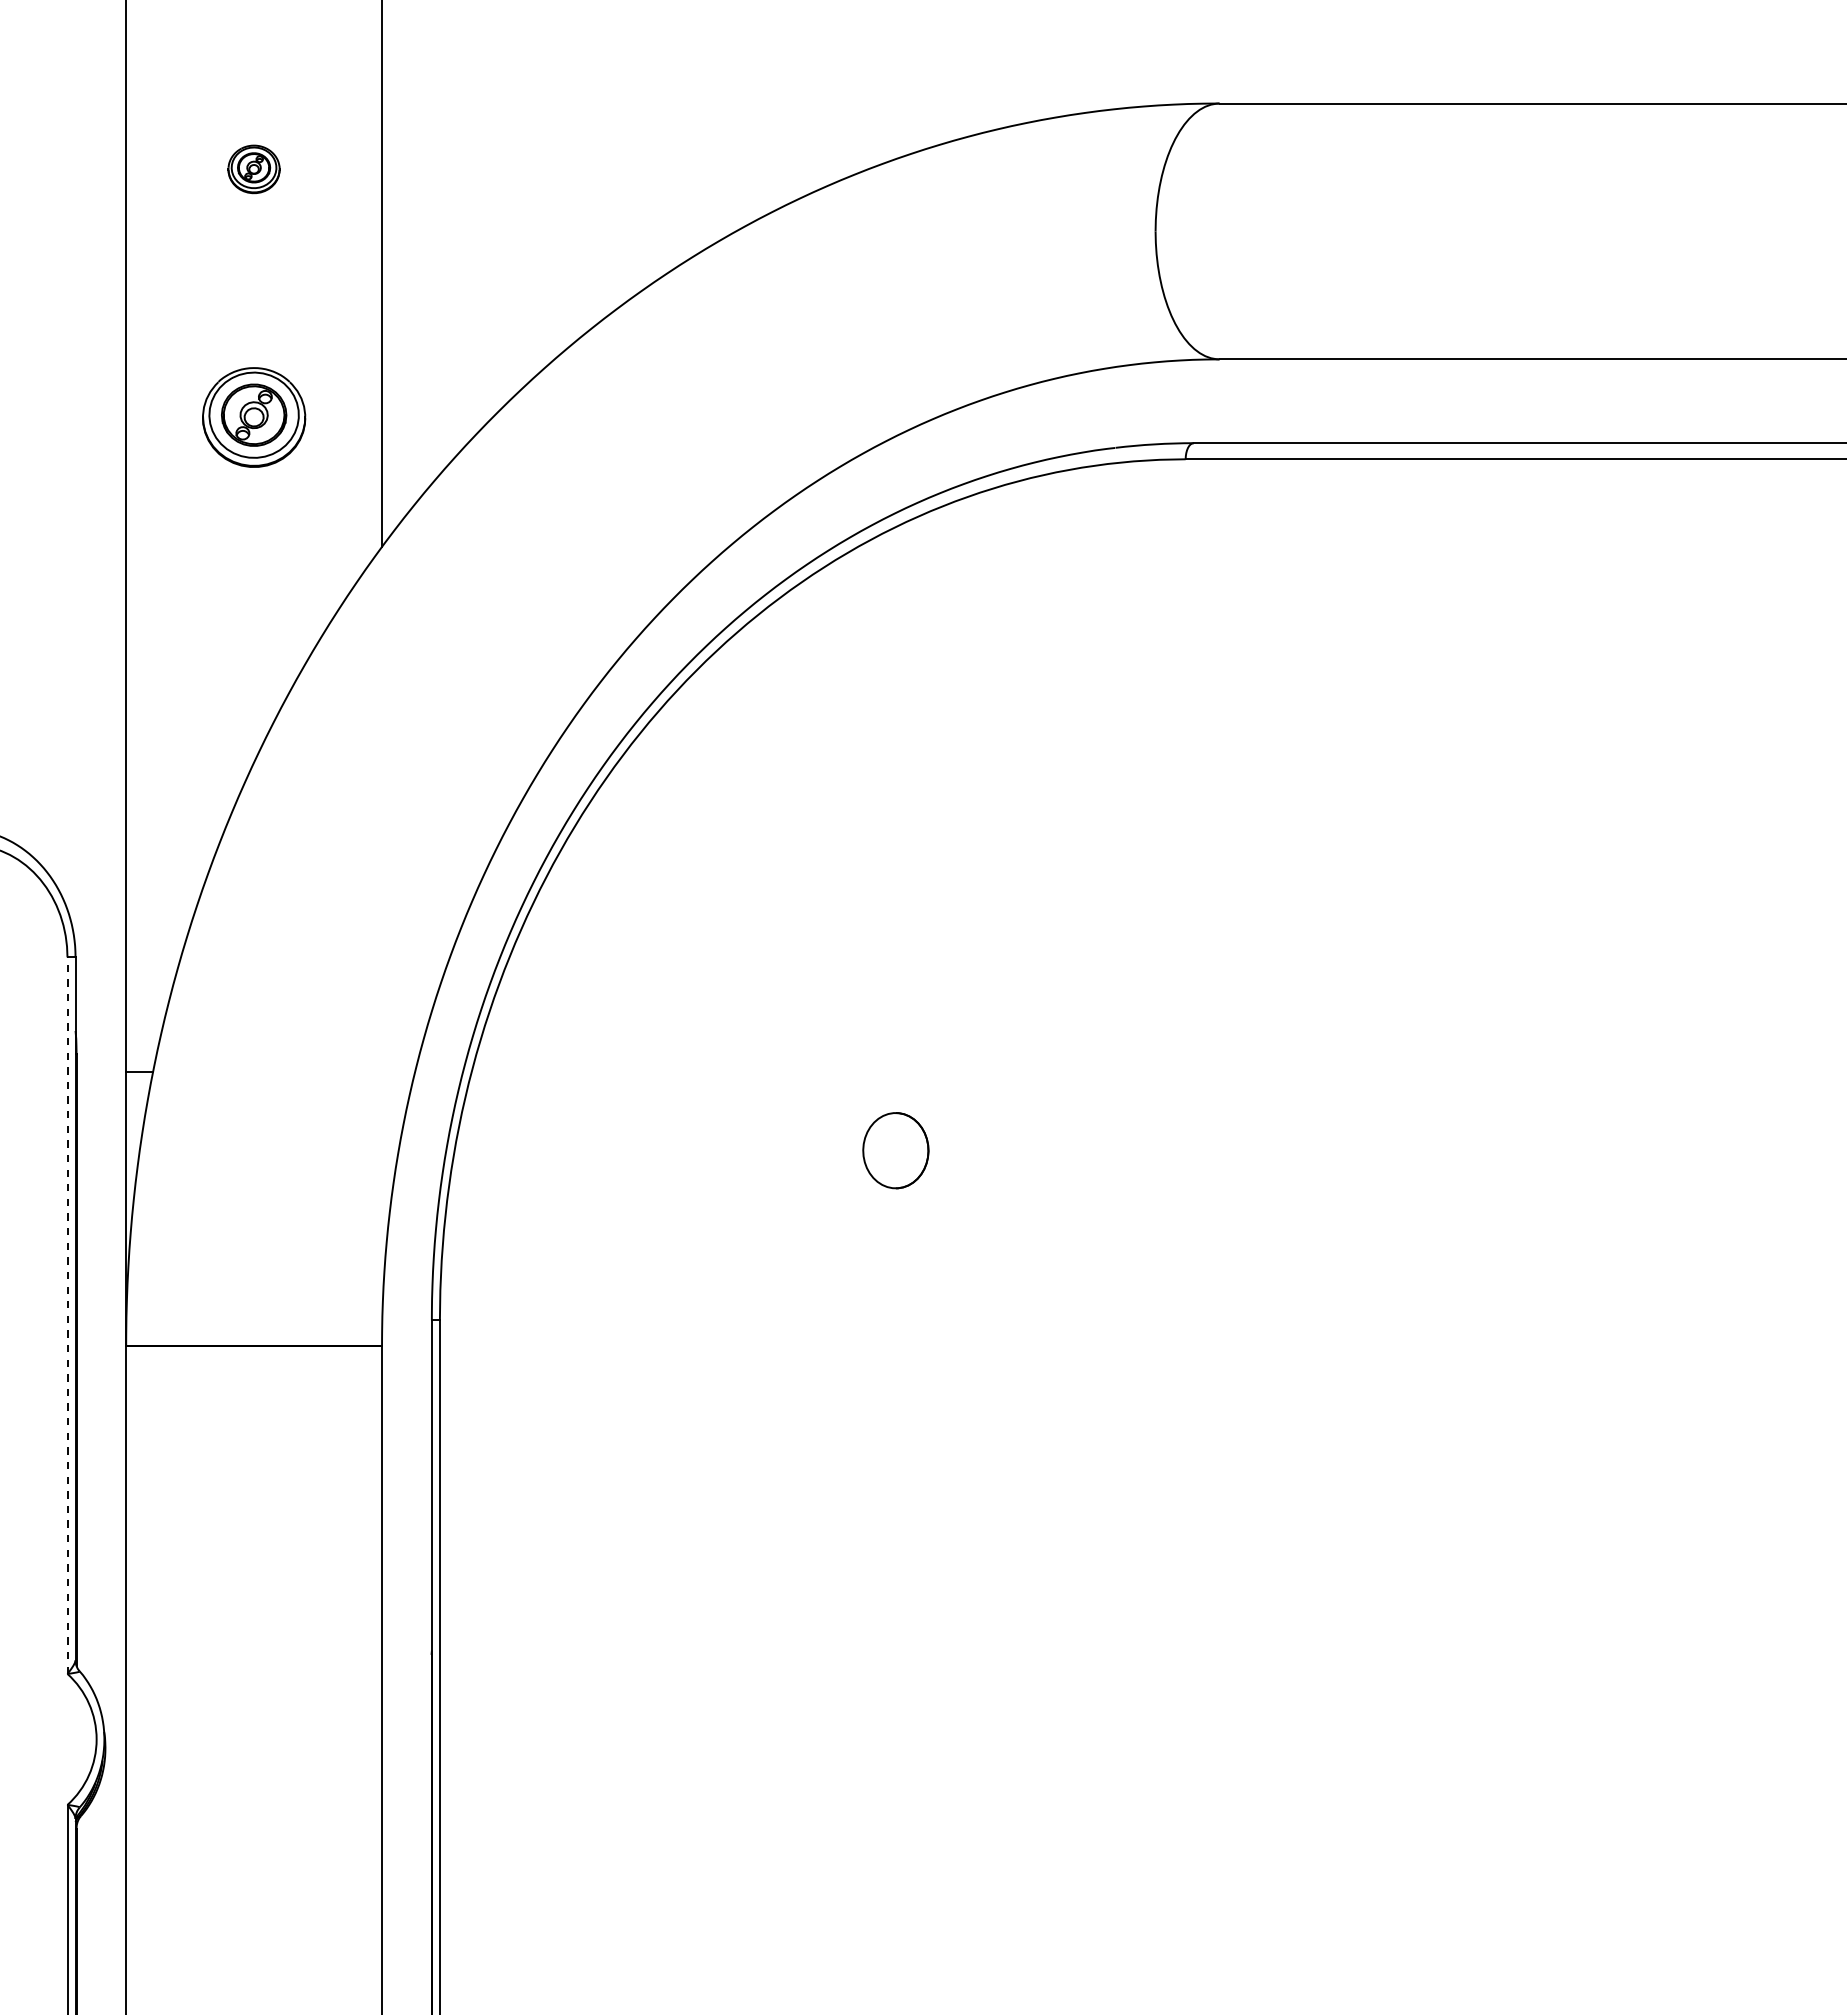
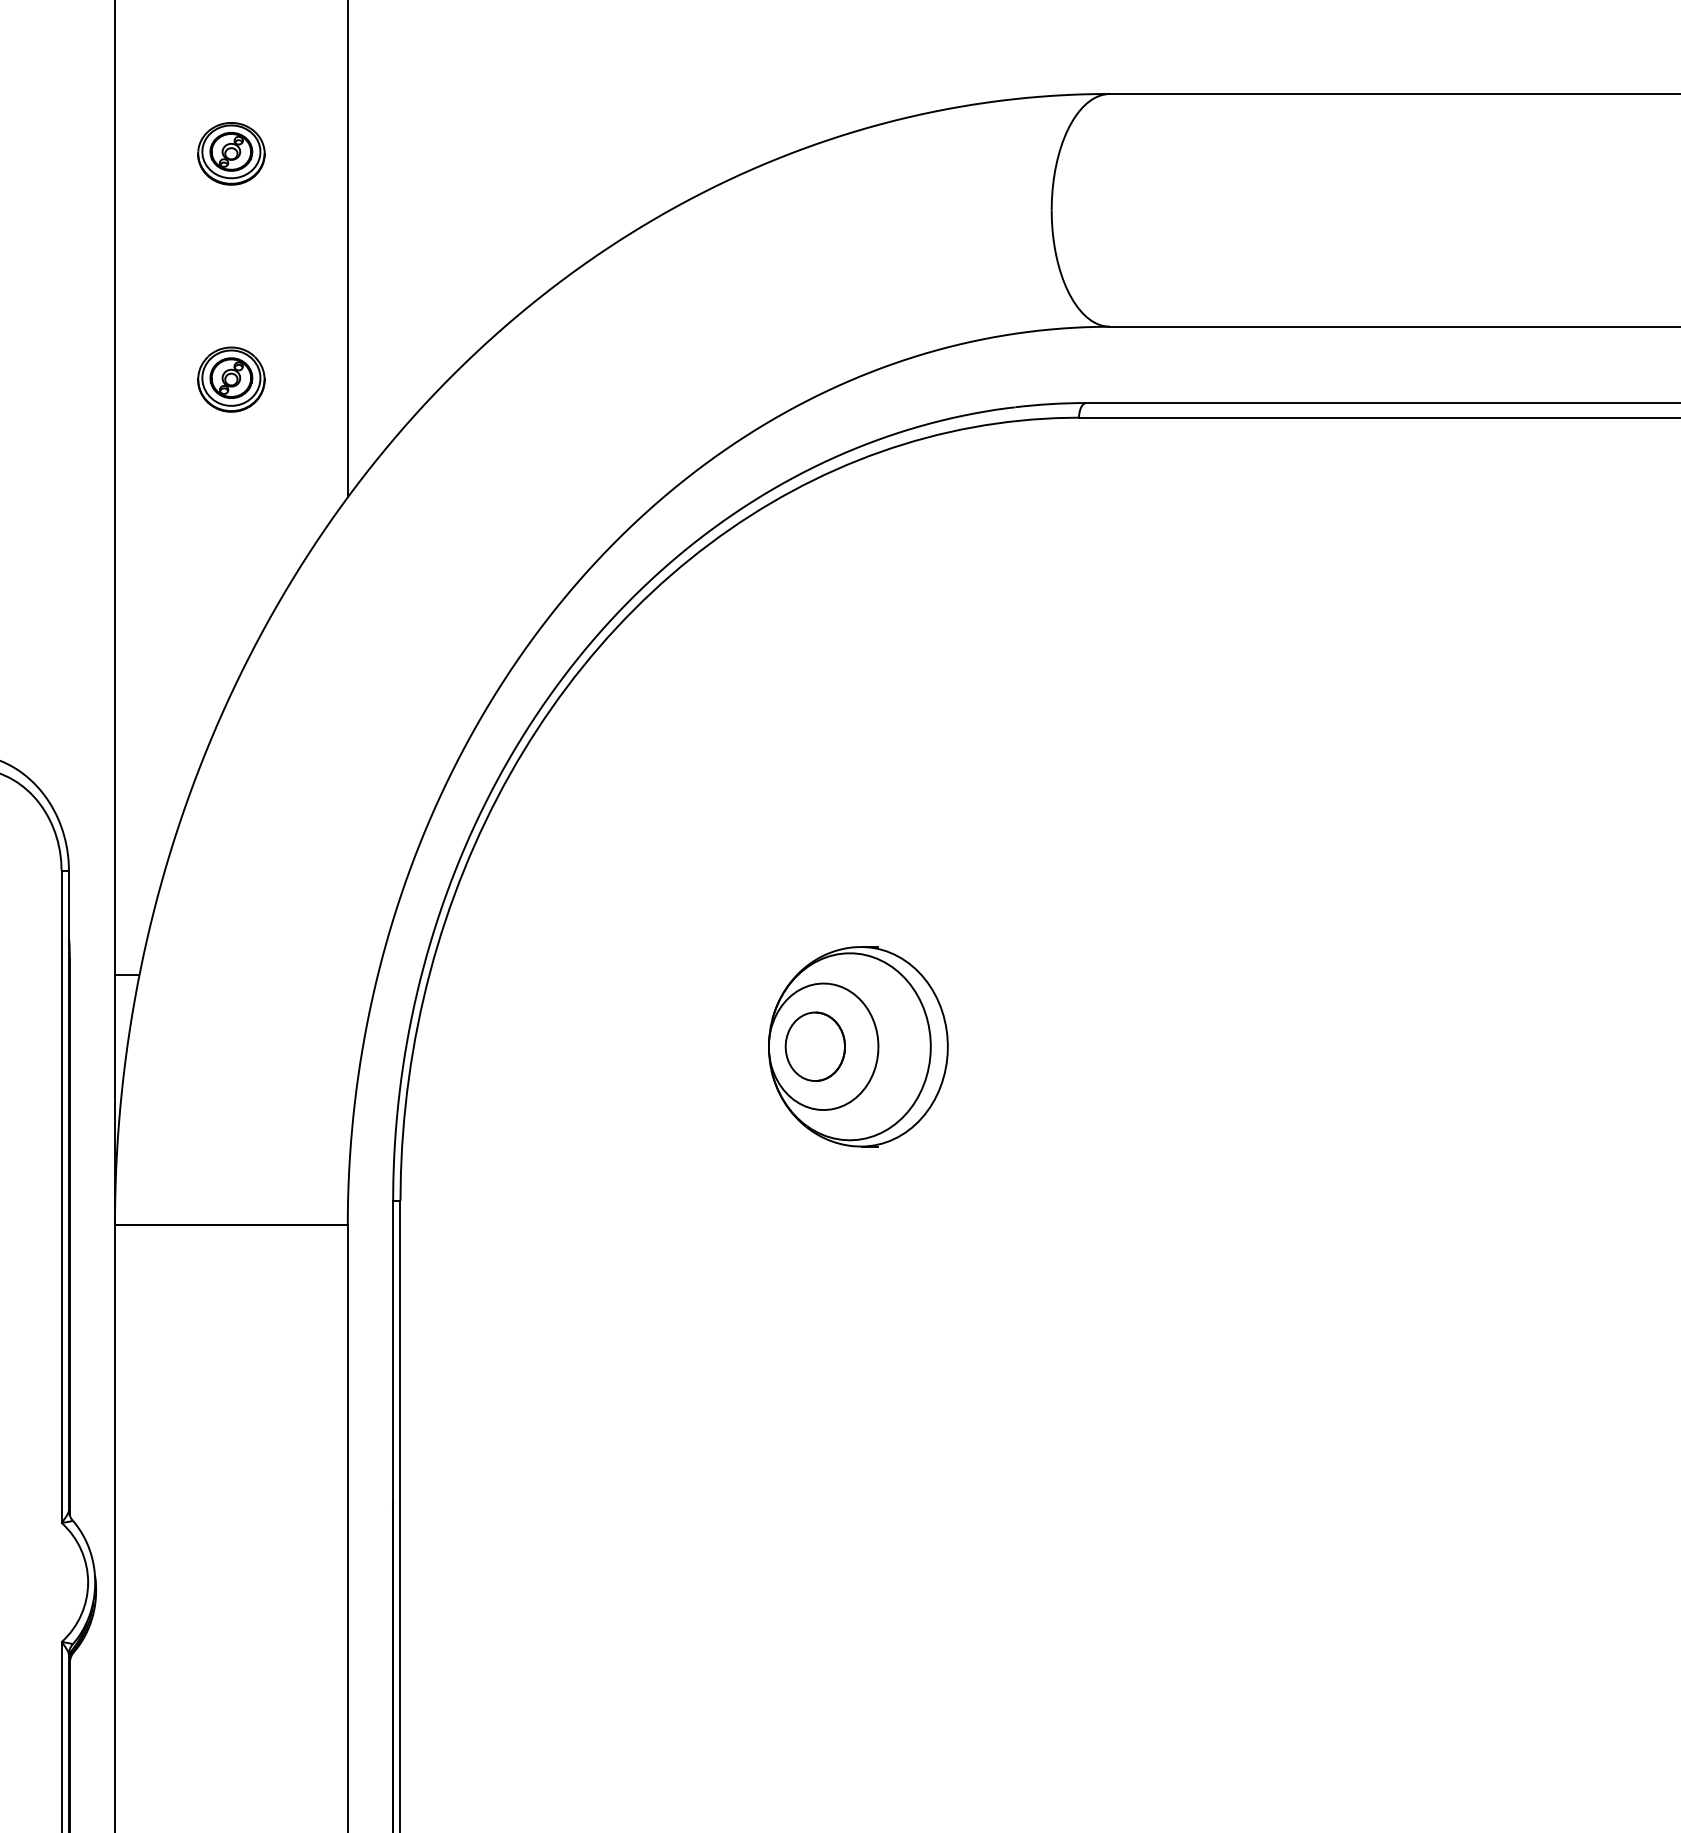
part: (253, 169) -> (230, 154), size x1.43
part: (253, 417) -> (230, 379), size x0.71
part: (942, 1150) -> (857, 1046), added
line: (67, 1315) -> (61, 1196), dashed -> solid

